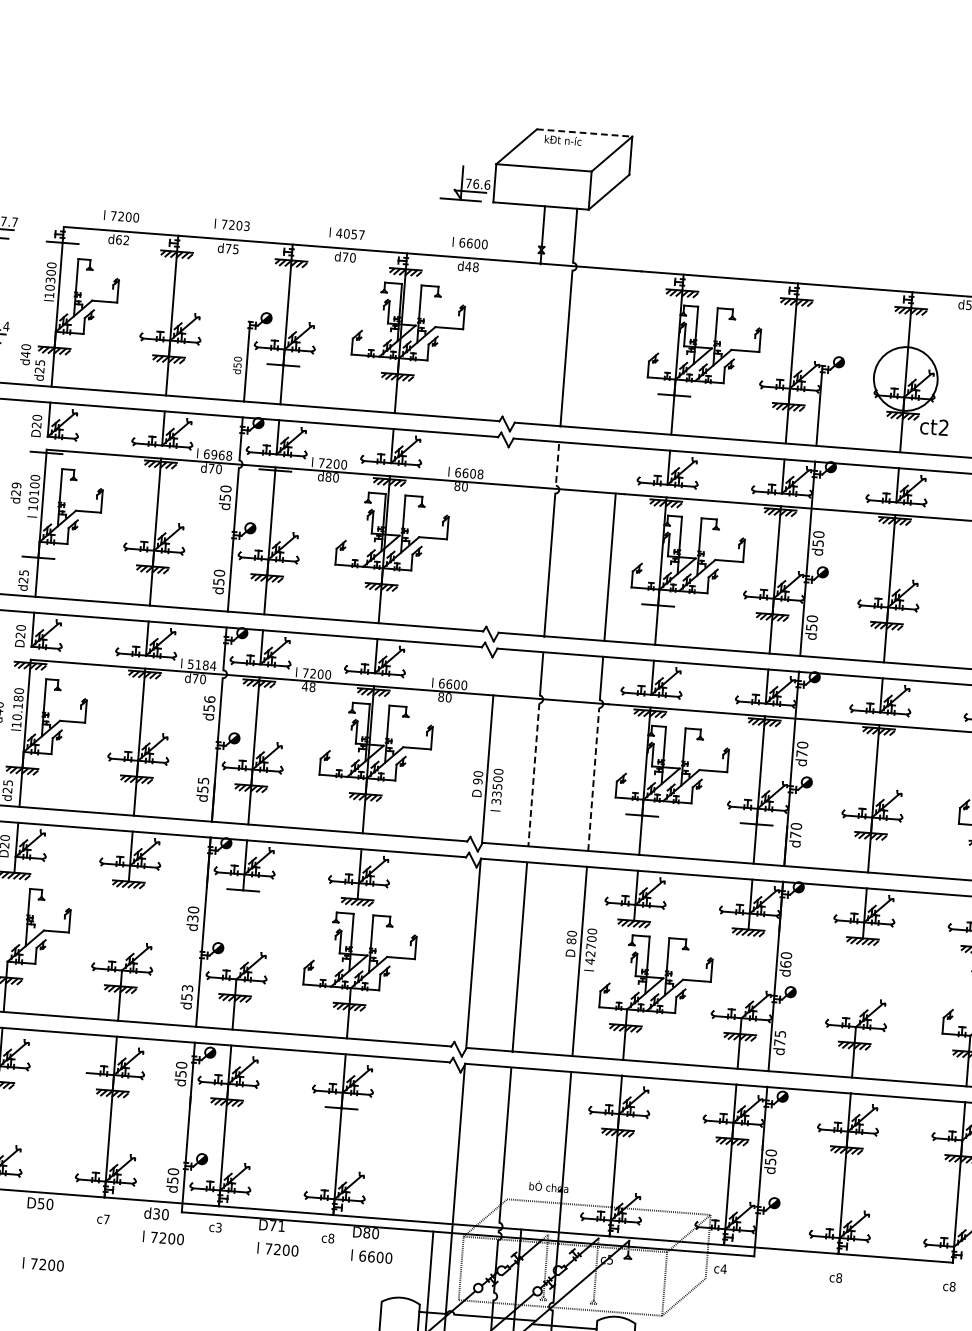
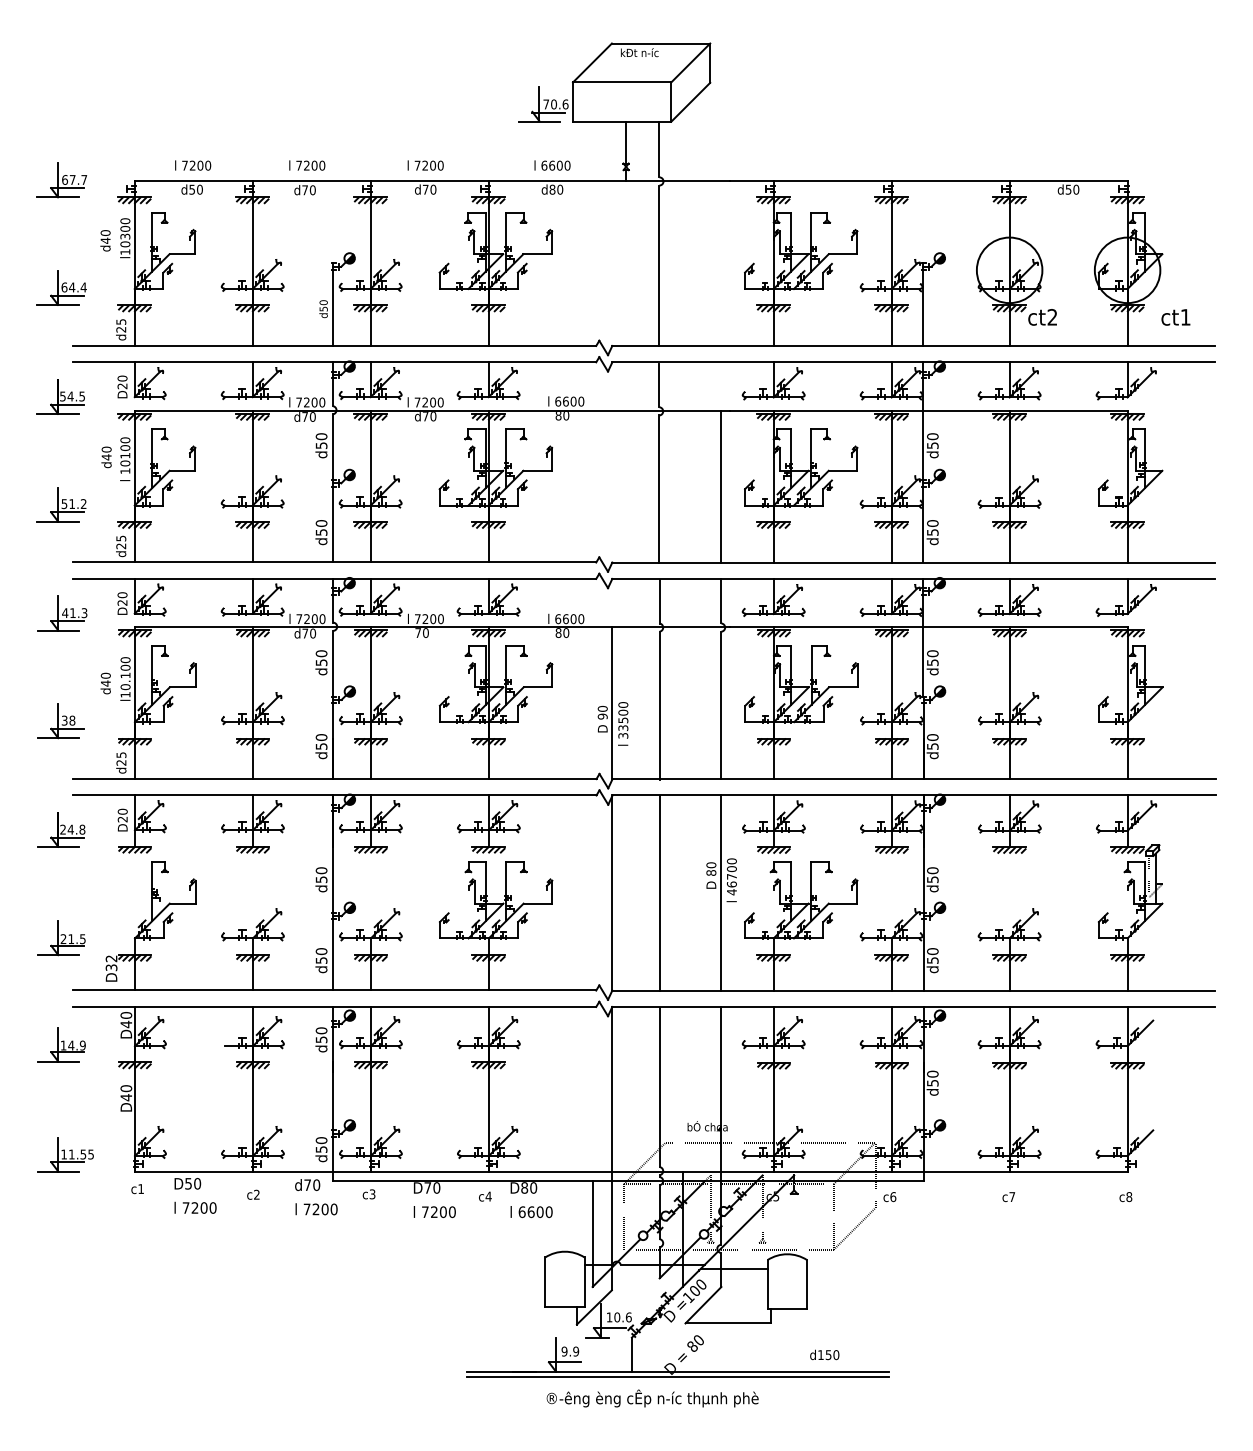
line: (585, 133) -> (661, 43), dashed -> solid
text: (476, 184) -> (554, 104), 76.6 -> 70.6
text: (247, 226) -> (322, 165), 7203 -> 7200
text: (349, 233) -> (428, 165), 4057 -> 7200
text: (122, 239) -> (195, 189), d62 -> d50
hatch: (62, 245) -> (134, 200), added
text: (235, 249) -> (312, 190), d75 -> d70
text: (472, 266) -> (556, 189), d48 -> d80
text: (25, 354) -> (105, 240), moved
hatch: (283, 368) -> (370, 308), added
hatch: (673, 398) -> (773, 308), added
hatch: (46, 455) -> (134, 416), added
text: (217, 455) -> (310, 402), 6968 -> 7200
line: (557, 465) -> (659, 386), dashed -> solid
hatch: (274, 473) -> (370, 416), added
text: (480, 474) -> (581, 401), 6608 -> 6600
text: (328, 477) -> (425, 416), d80 -> d70
text: (16, 489) -> (106, 453), d29 -> d40
hatch: (37, 560) -> (134, 524), added
hatch: (657, 607) -> (773, 524), added
text: (201, 665) -> (310, 619), 5184 -> 7200
text: (308, 686) -> (421, 632), 48 -> 70
text: (18, 698) -> (125, 667), l10.180 -> l10.100
text: (209, 699) -> (321, 653), d56 -> d50
text: (801, 753) -> (932, 662), d70 -> d50
line: (533, 775) -> (659, 706), dashed -> solid
line: (593, 779) -> (721, 705), dashed -> solid
text: (203, 780) -> (321, 737), d55 -> d50
hatch: (641, 818) -> (773, 741), added
hatch: (756, 827) -> (891, 741), added
text: (795, 835) -> (932, 746), d70 -> d50
hatch: (242, 893) -> (370, 849), added
text: (191, 918) -> (320, 879), d30 -> d50
text: (590, 953) -> (731, 884), 42700 -> 46700
text: (785, 964) -> (932, 879), d60 -> d50
text: (187, 988) -> (321, 951), d53 -> d50
text: (779, 1037) -> (932, 955), d75 -> d50
hatch: (340, 1111) -> (488, 1065), added
text: (156, 1214) -> (307, 1185), d30 -> d70
text: (106, 1219) -> (256, 1194), c7 -> c2
text: (281, 1225) -> (436, 1187), D71 -> D70
text: (331, 1238) -> (488, 1196), c8 -> c4
text: (43, 1264) -> (195, 1207), moved
text: (723, 1269) -> (893, 1197), c4 -> c6
text: (839, 1278) -> (1012, 1197), c8 -> c7

